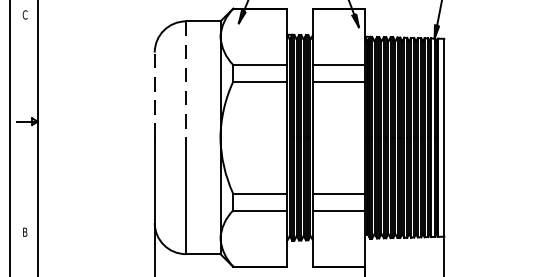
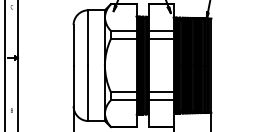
line: (186, 78) -> (88, 37), dashed -> solid
line: (154, 93) -> (73, 44), dashed -> solid

